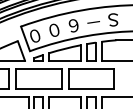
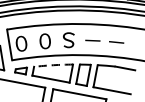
text: (113, 19) -> (116, 41), Ｓ -> －
text: (73, 25) -> (68, 39), ６ -> Ｓ
arc: (65, 48) -> (54, 64), solid -> dashed

